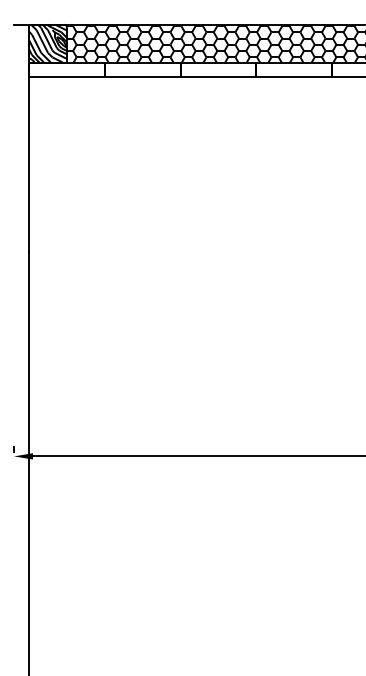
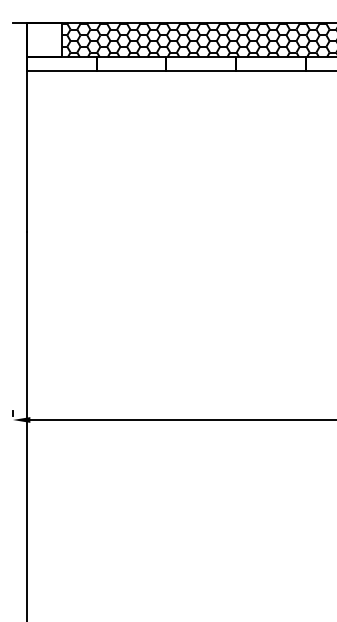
hatch: (48, 43) -> (44, 39), removed

